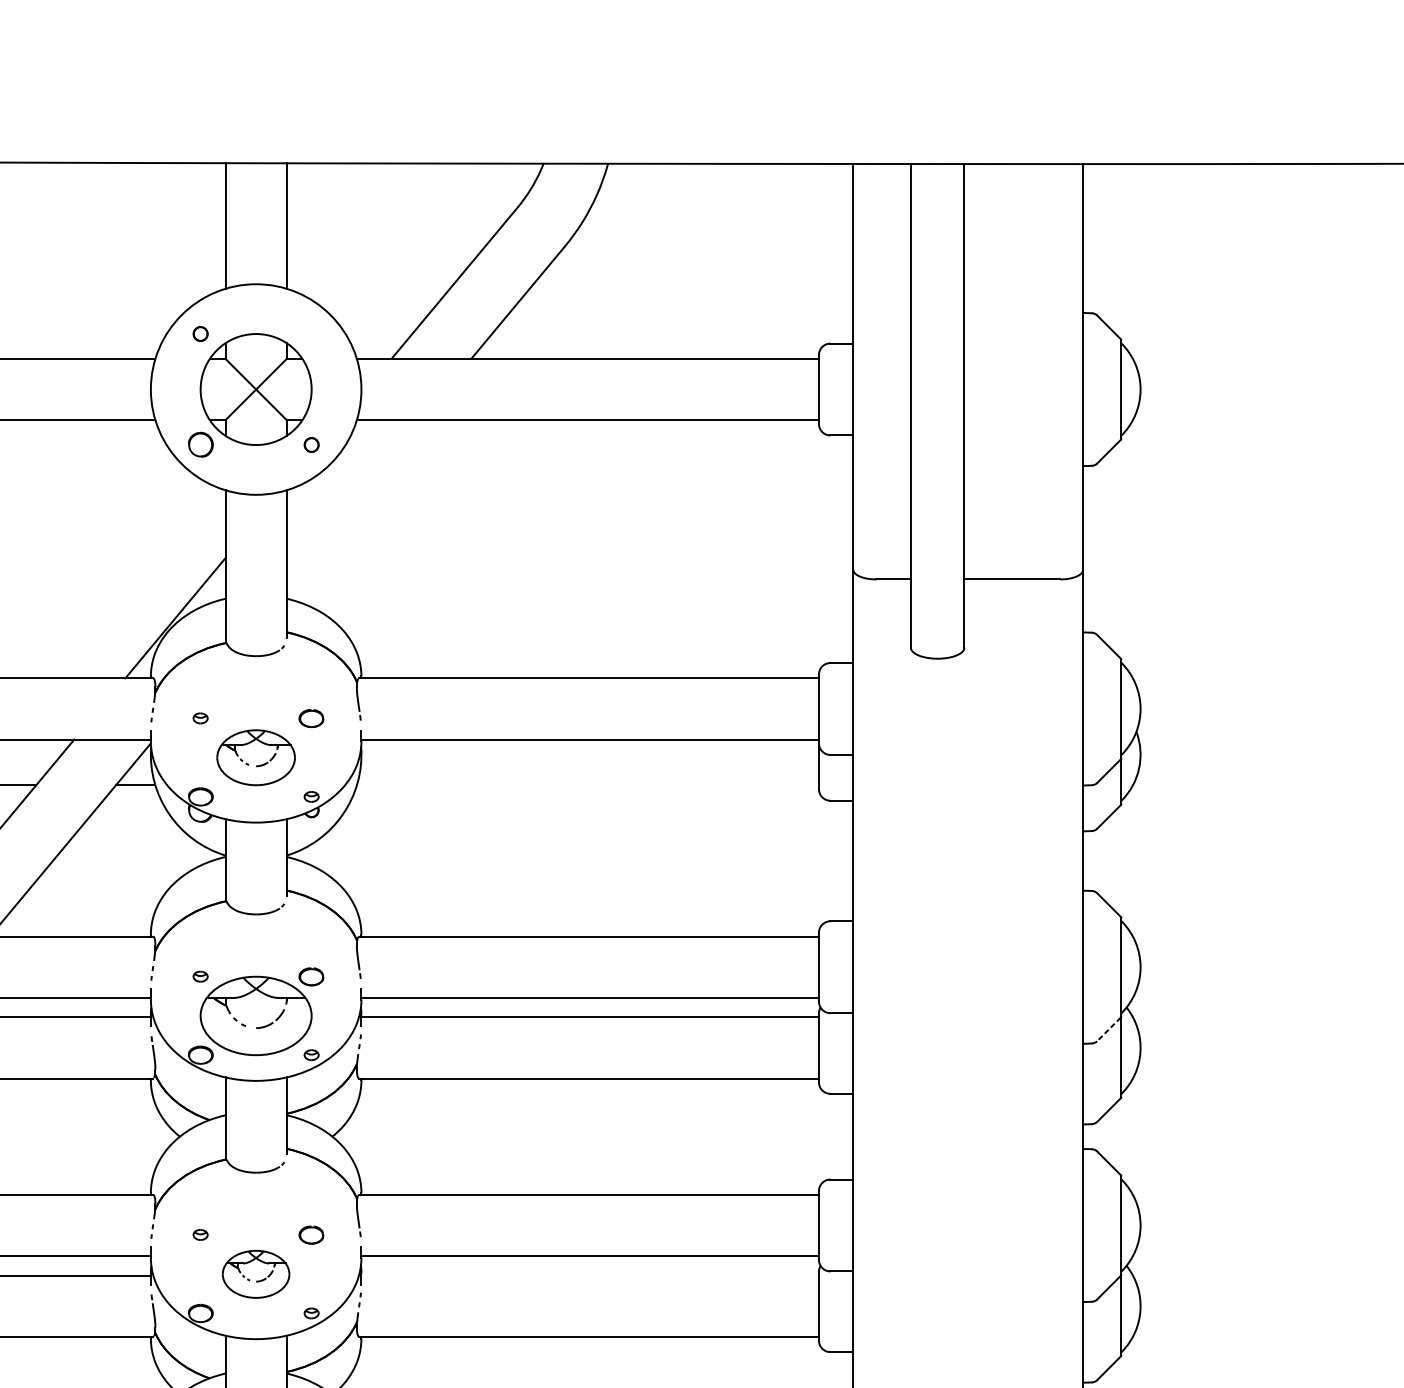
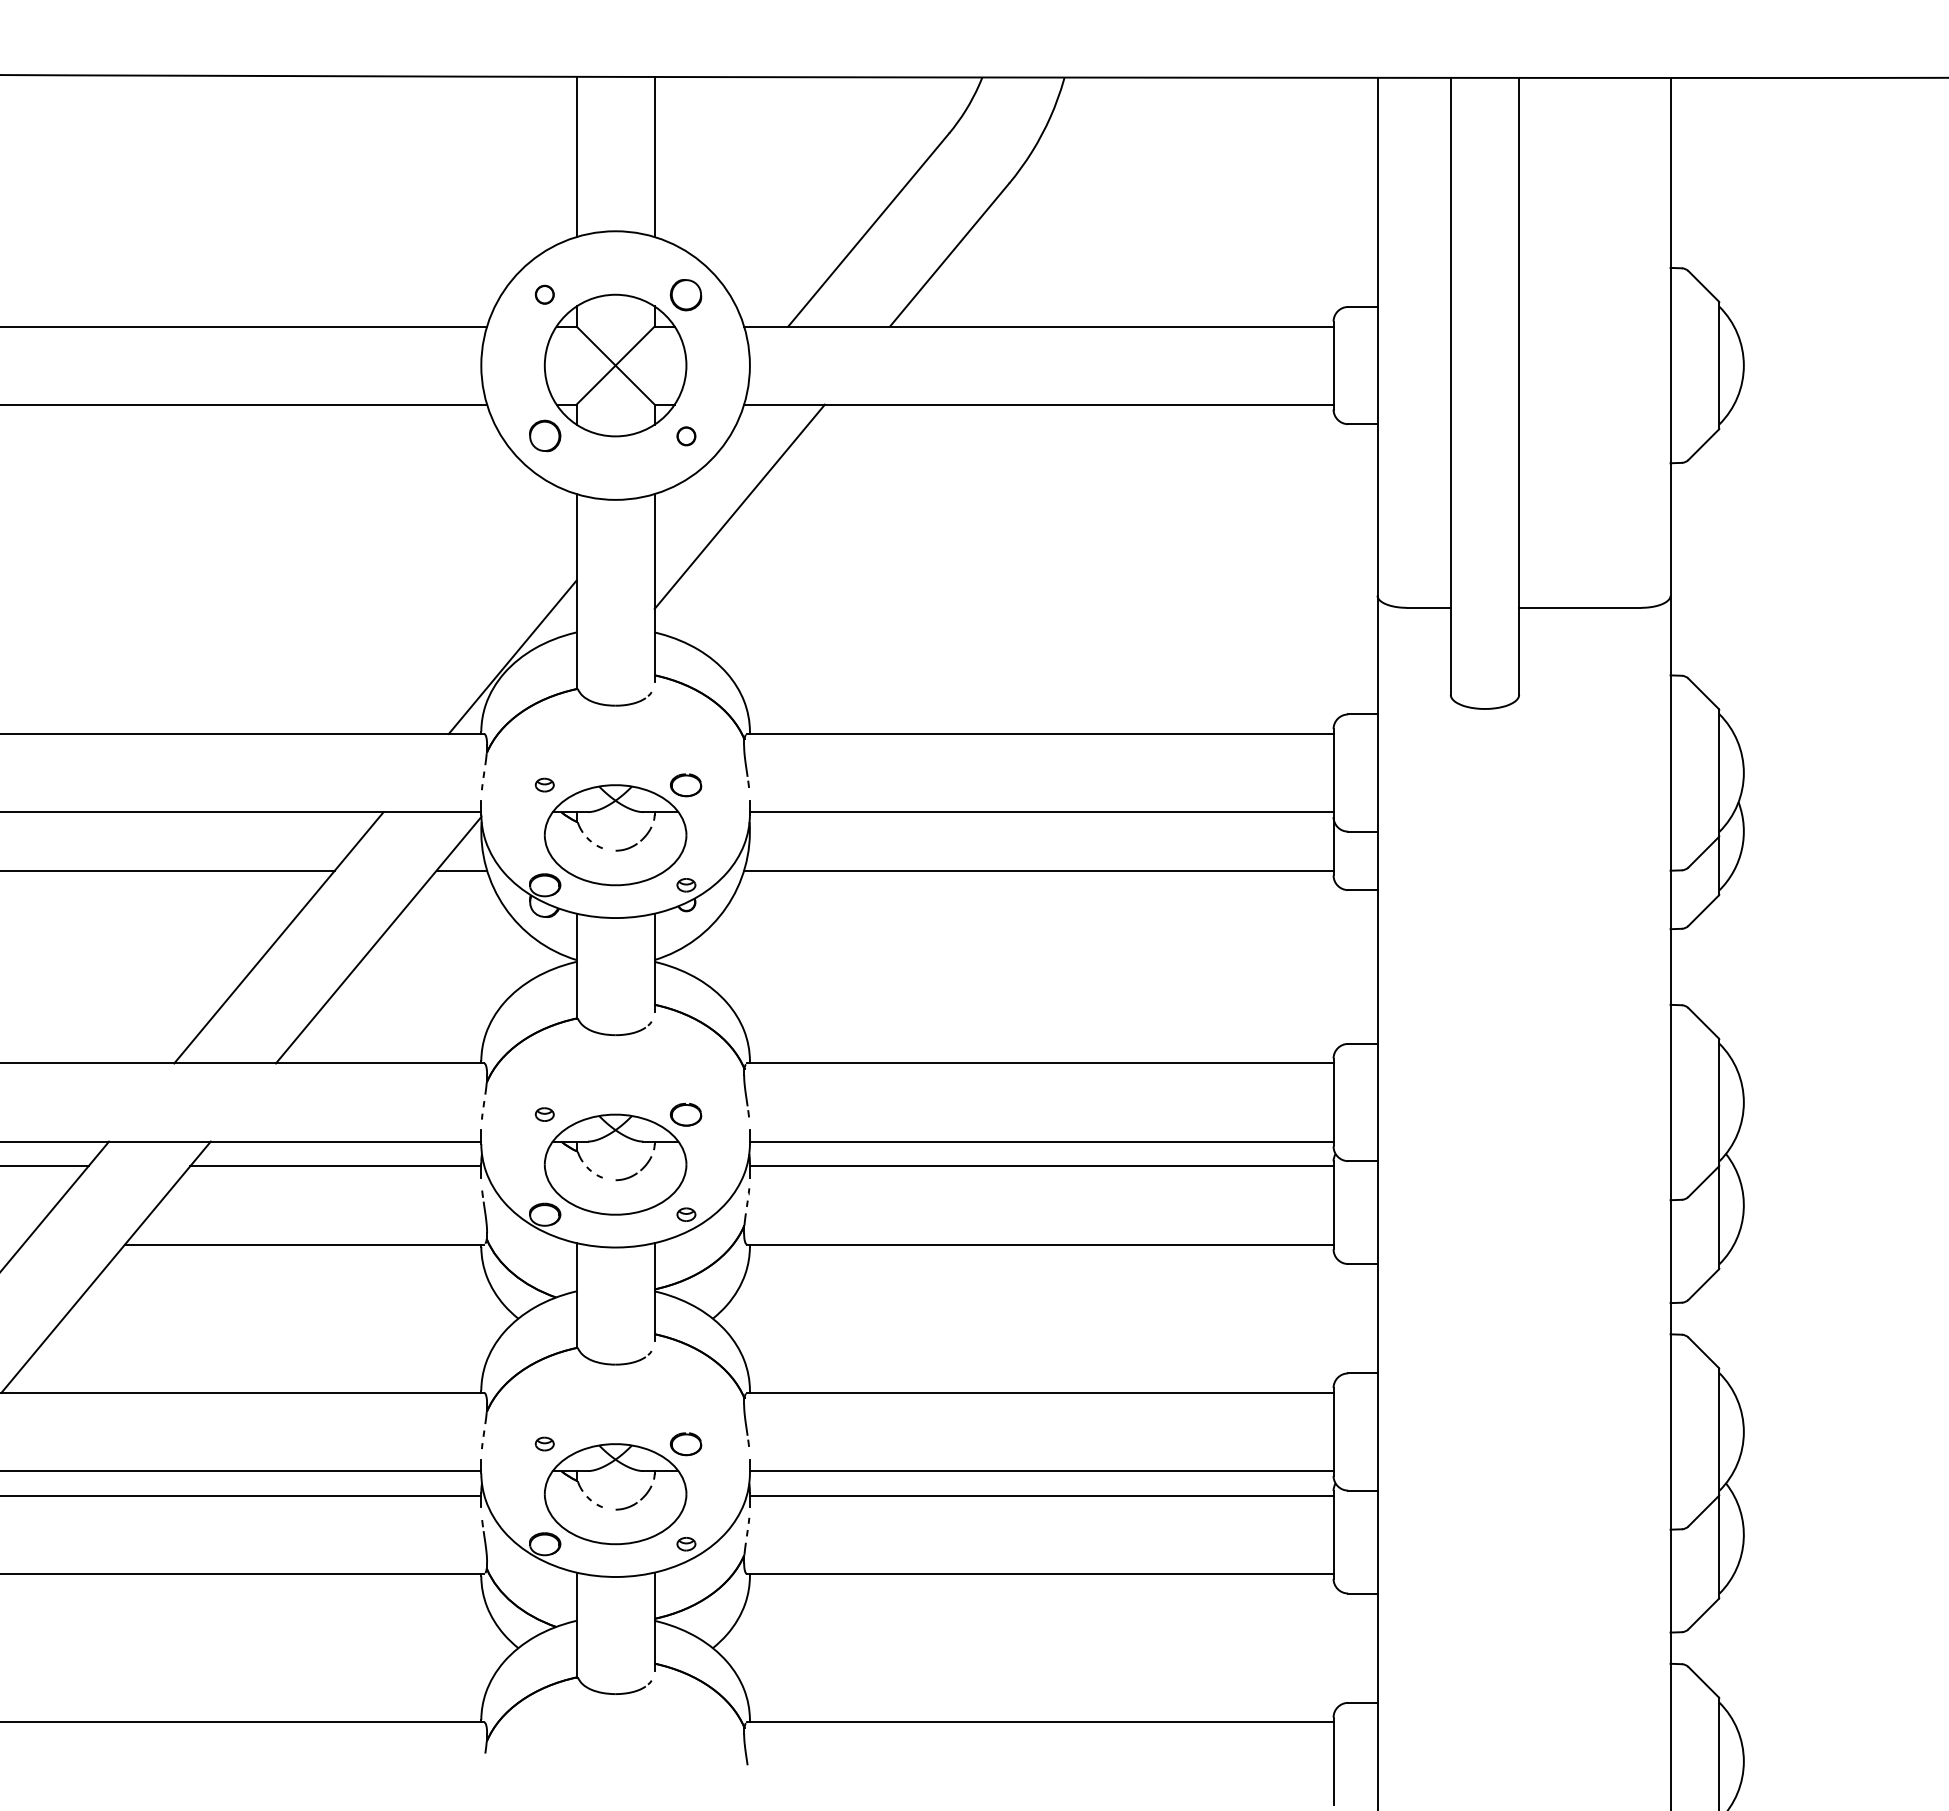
part: (310, 334) -> (685, 295), added
line: (353, 500) -> (739, 506), added
part: (256, 757) -> (615, 835), size x1.43
line: (587, 785) -> (1038, 870), added
line: (1108, 1029) -> (1703, 1182), dashed -> solid
part: (256, 1274) -> (615, 1494), size x1.67
line: (590, 1275) -> (1041, 1495), added

